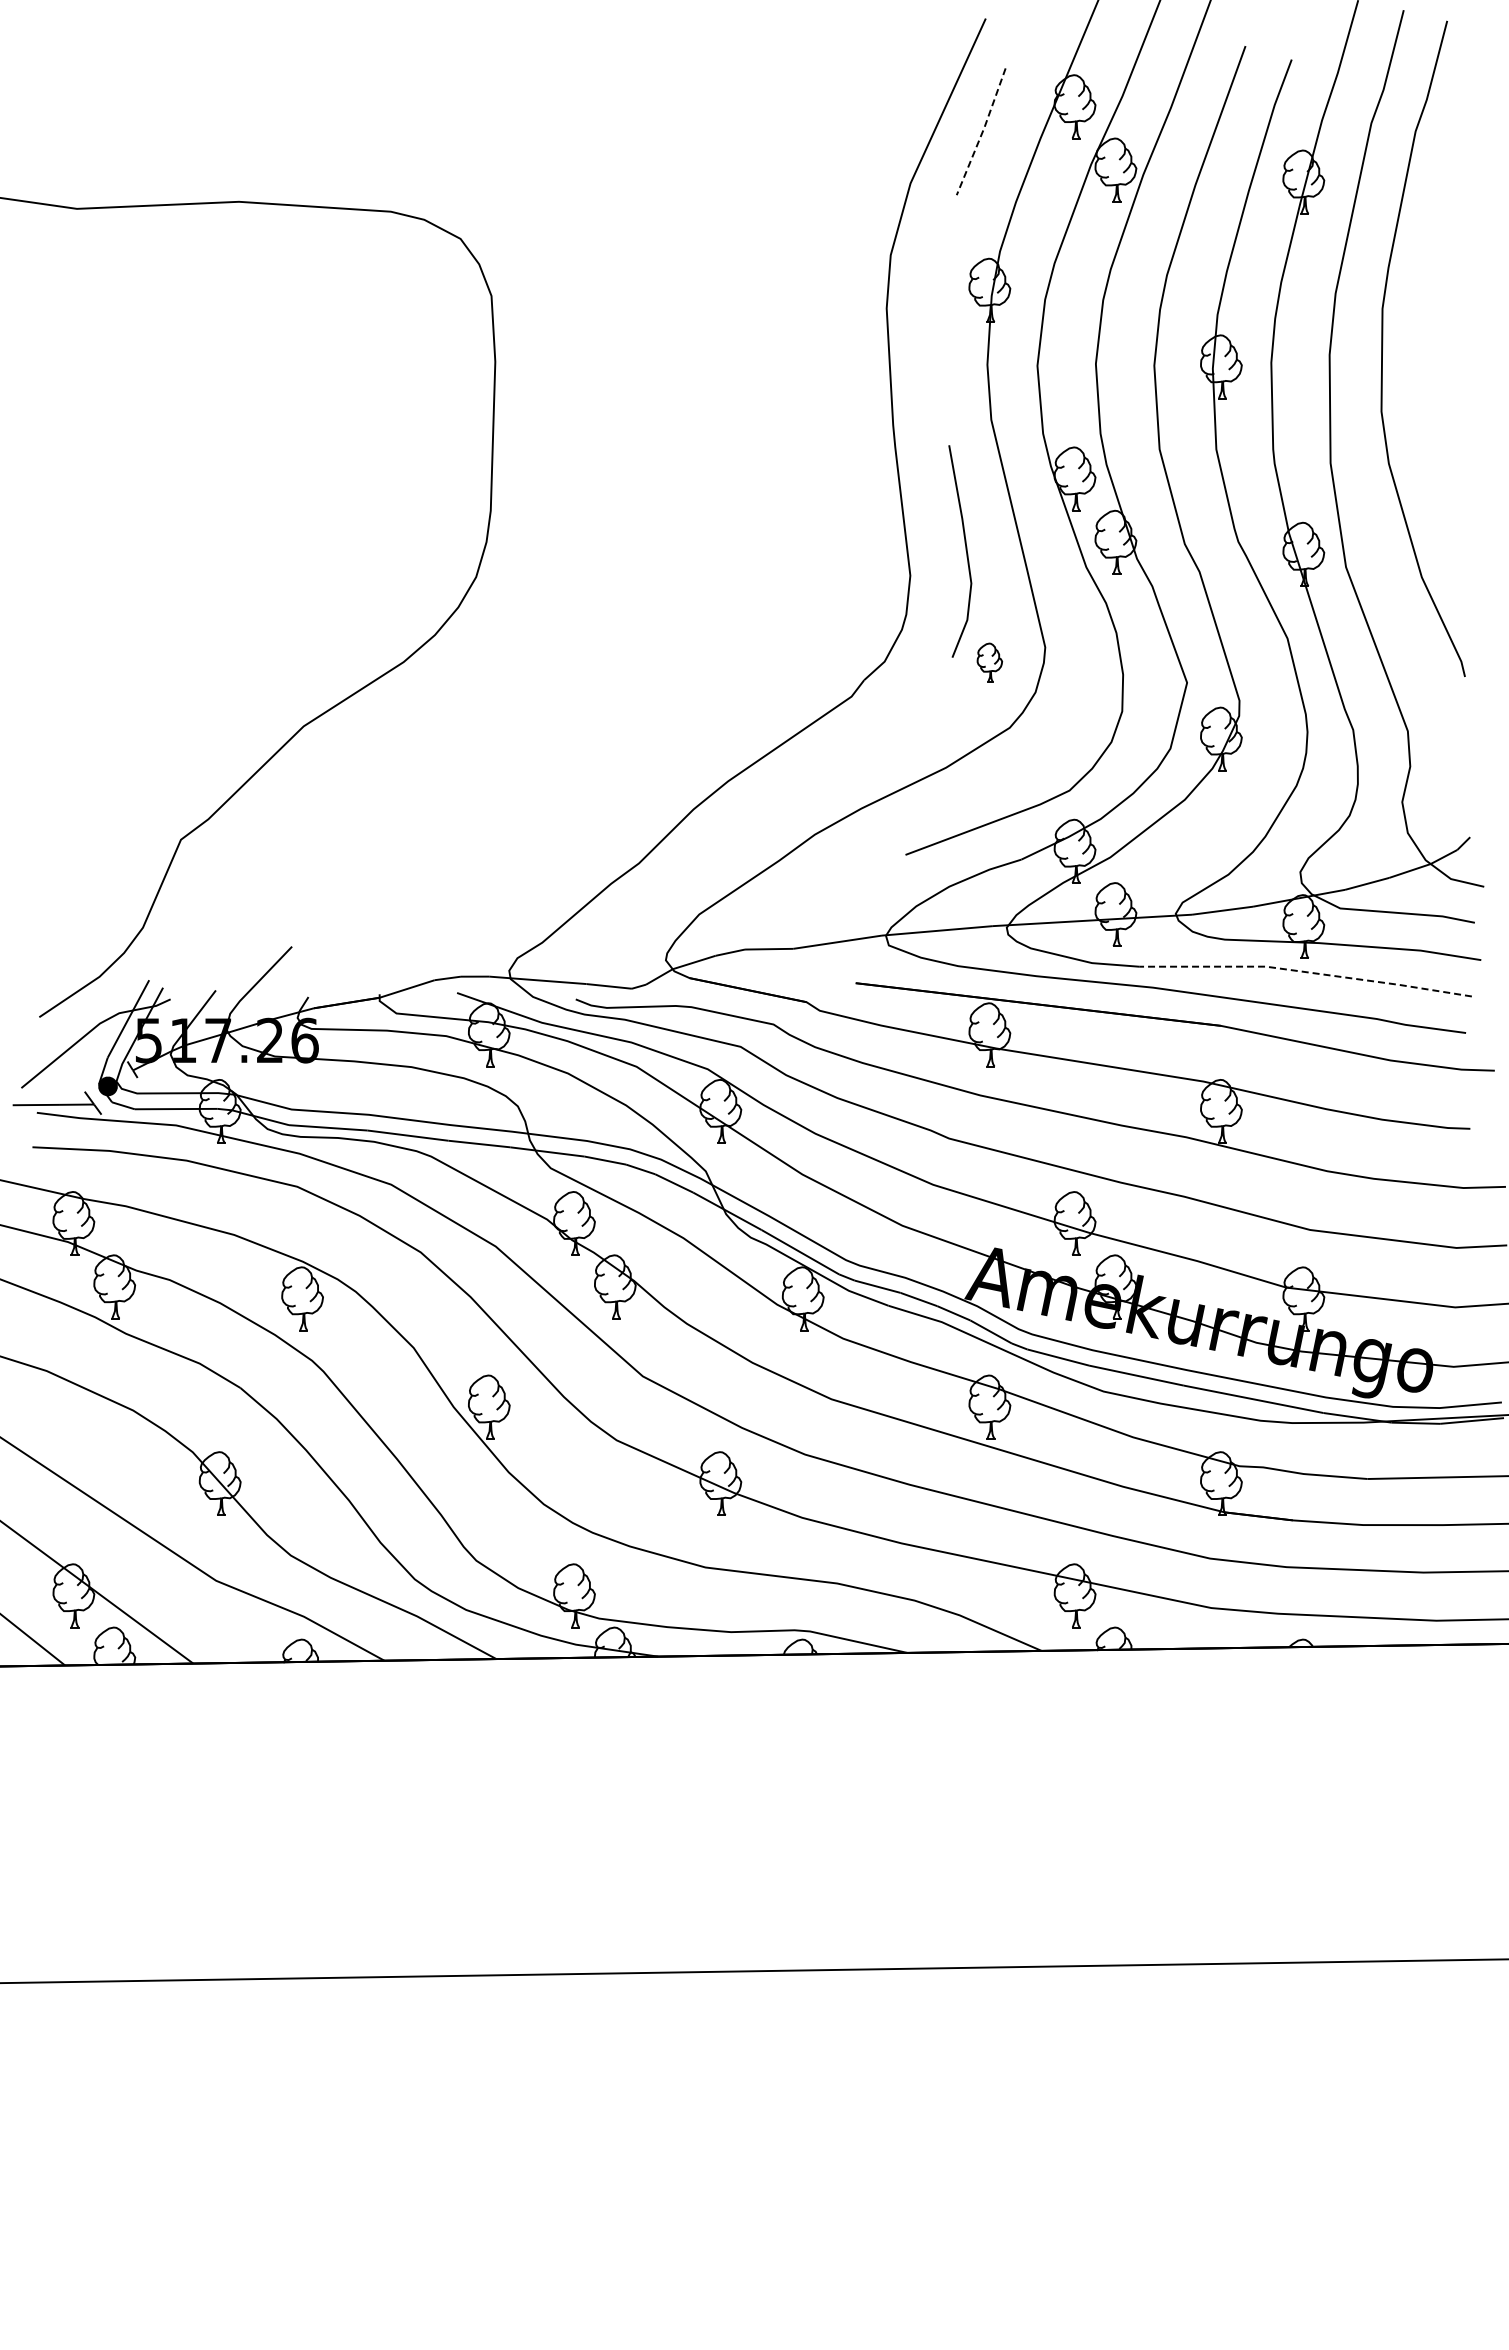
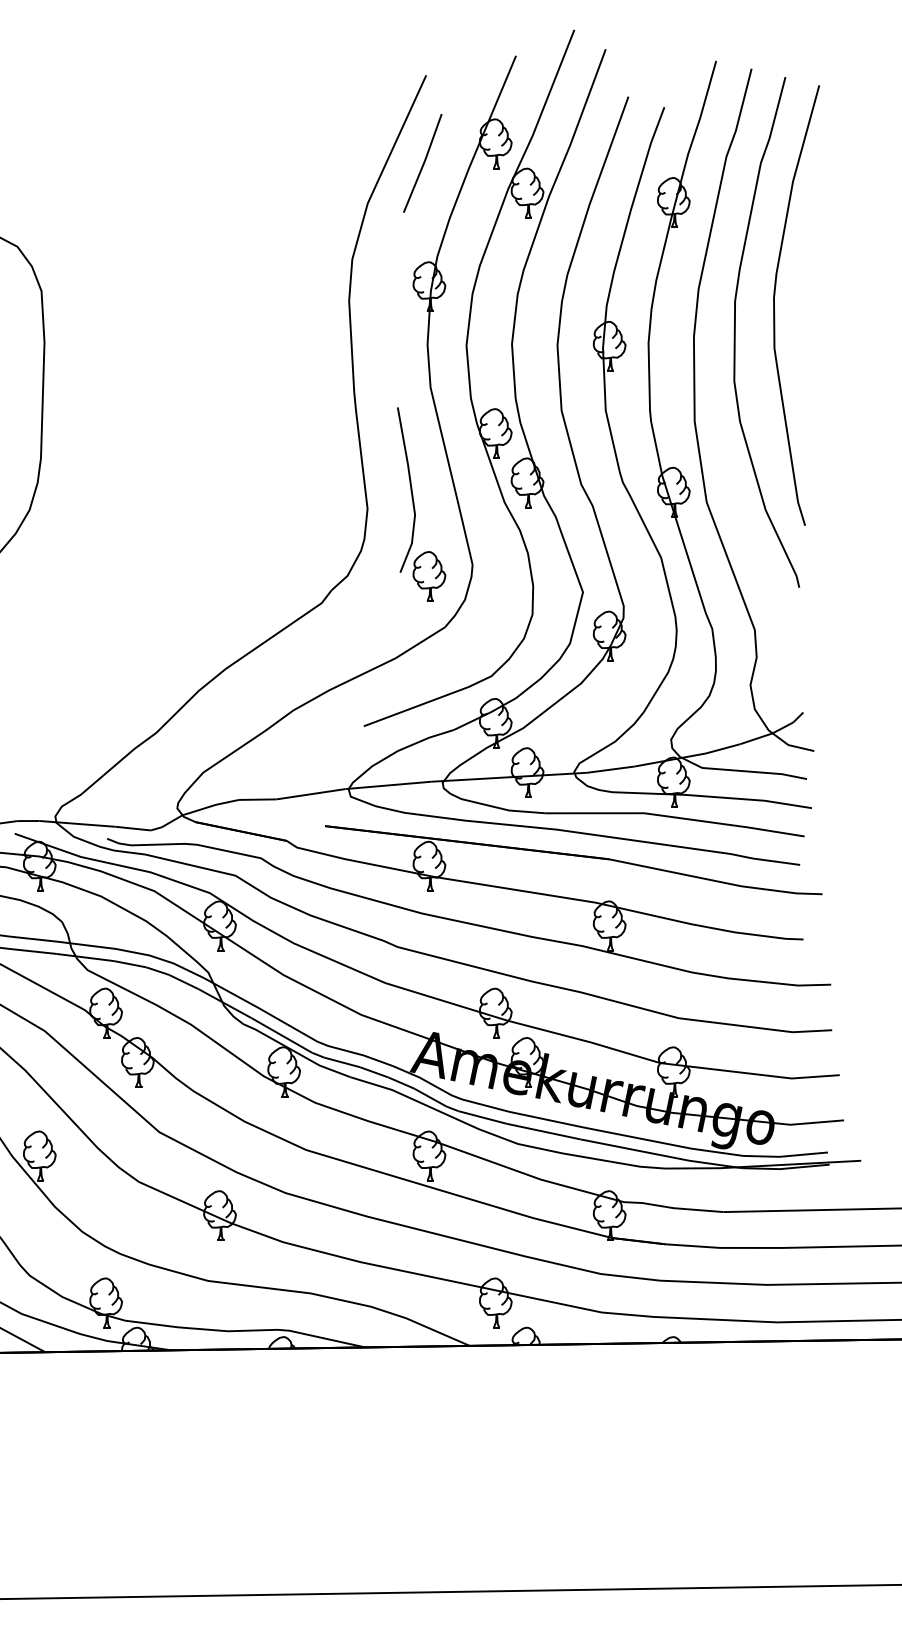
line: (982, 132) -> (423, 163), dashed -> solid
curve: (1433, 314) -> (774, 305), added
part: (989, 662) -> (429, 576), size x1.67
line: (1306, 972) -> (675, 817), dashed -> solid

